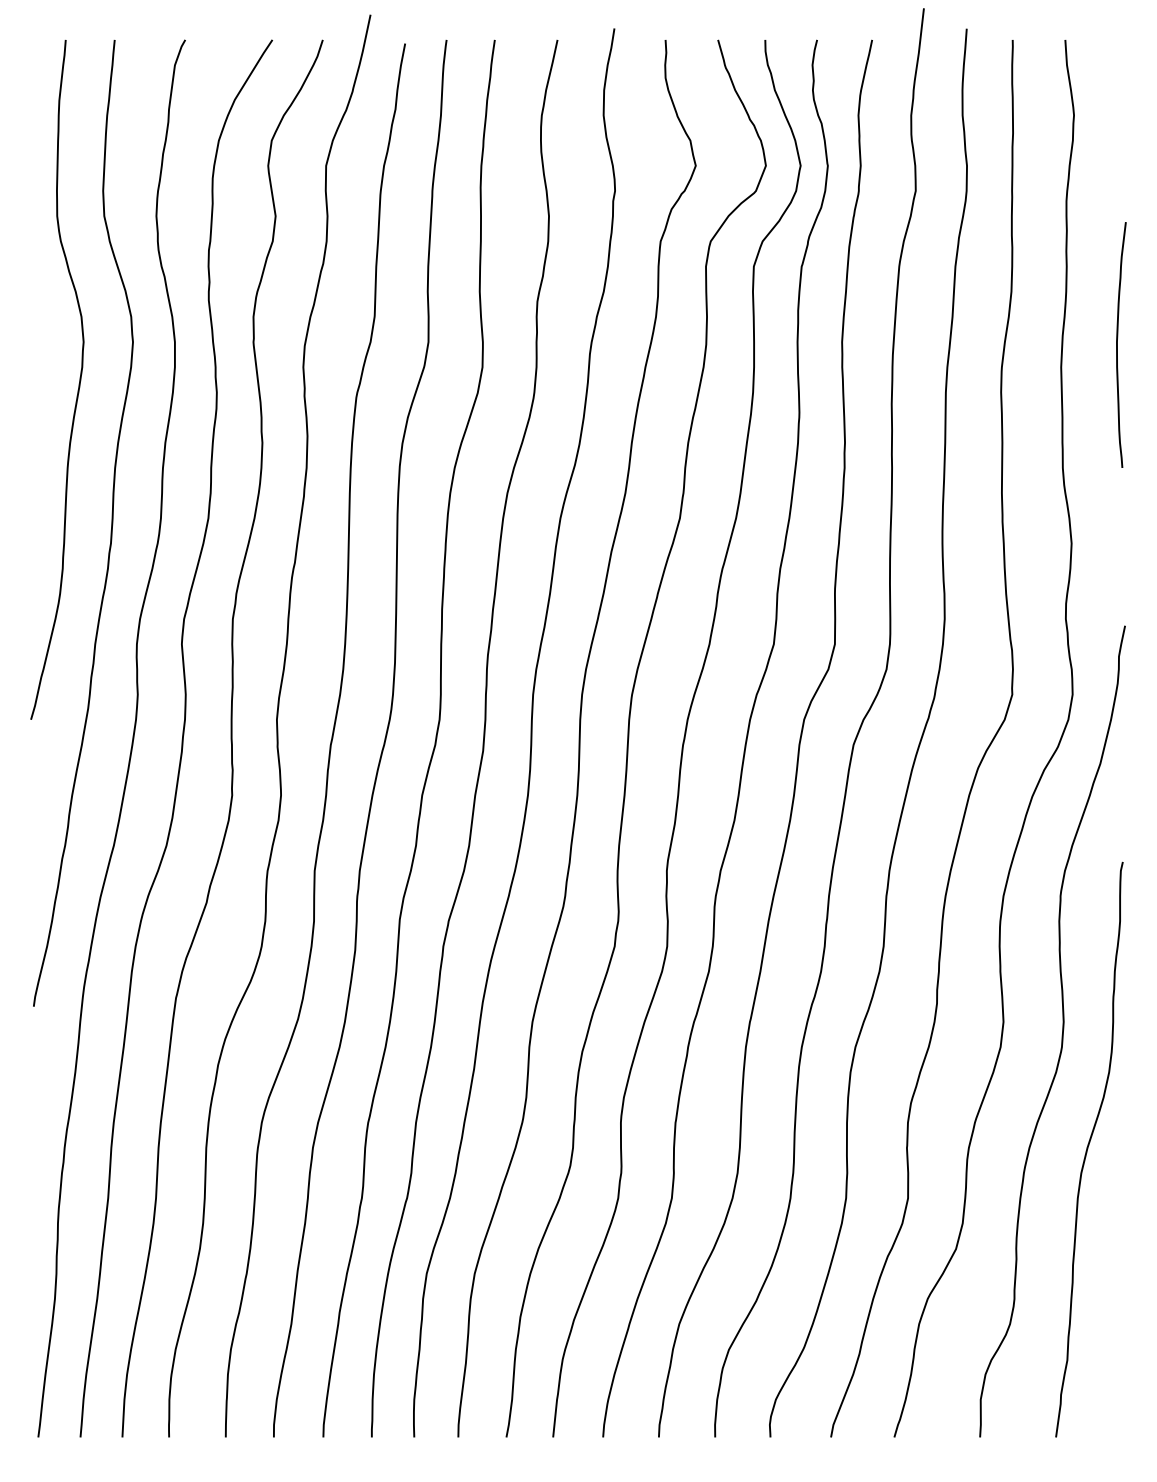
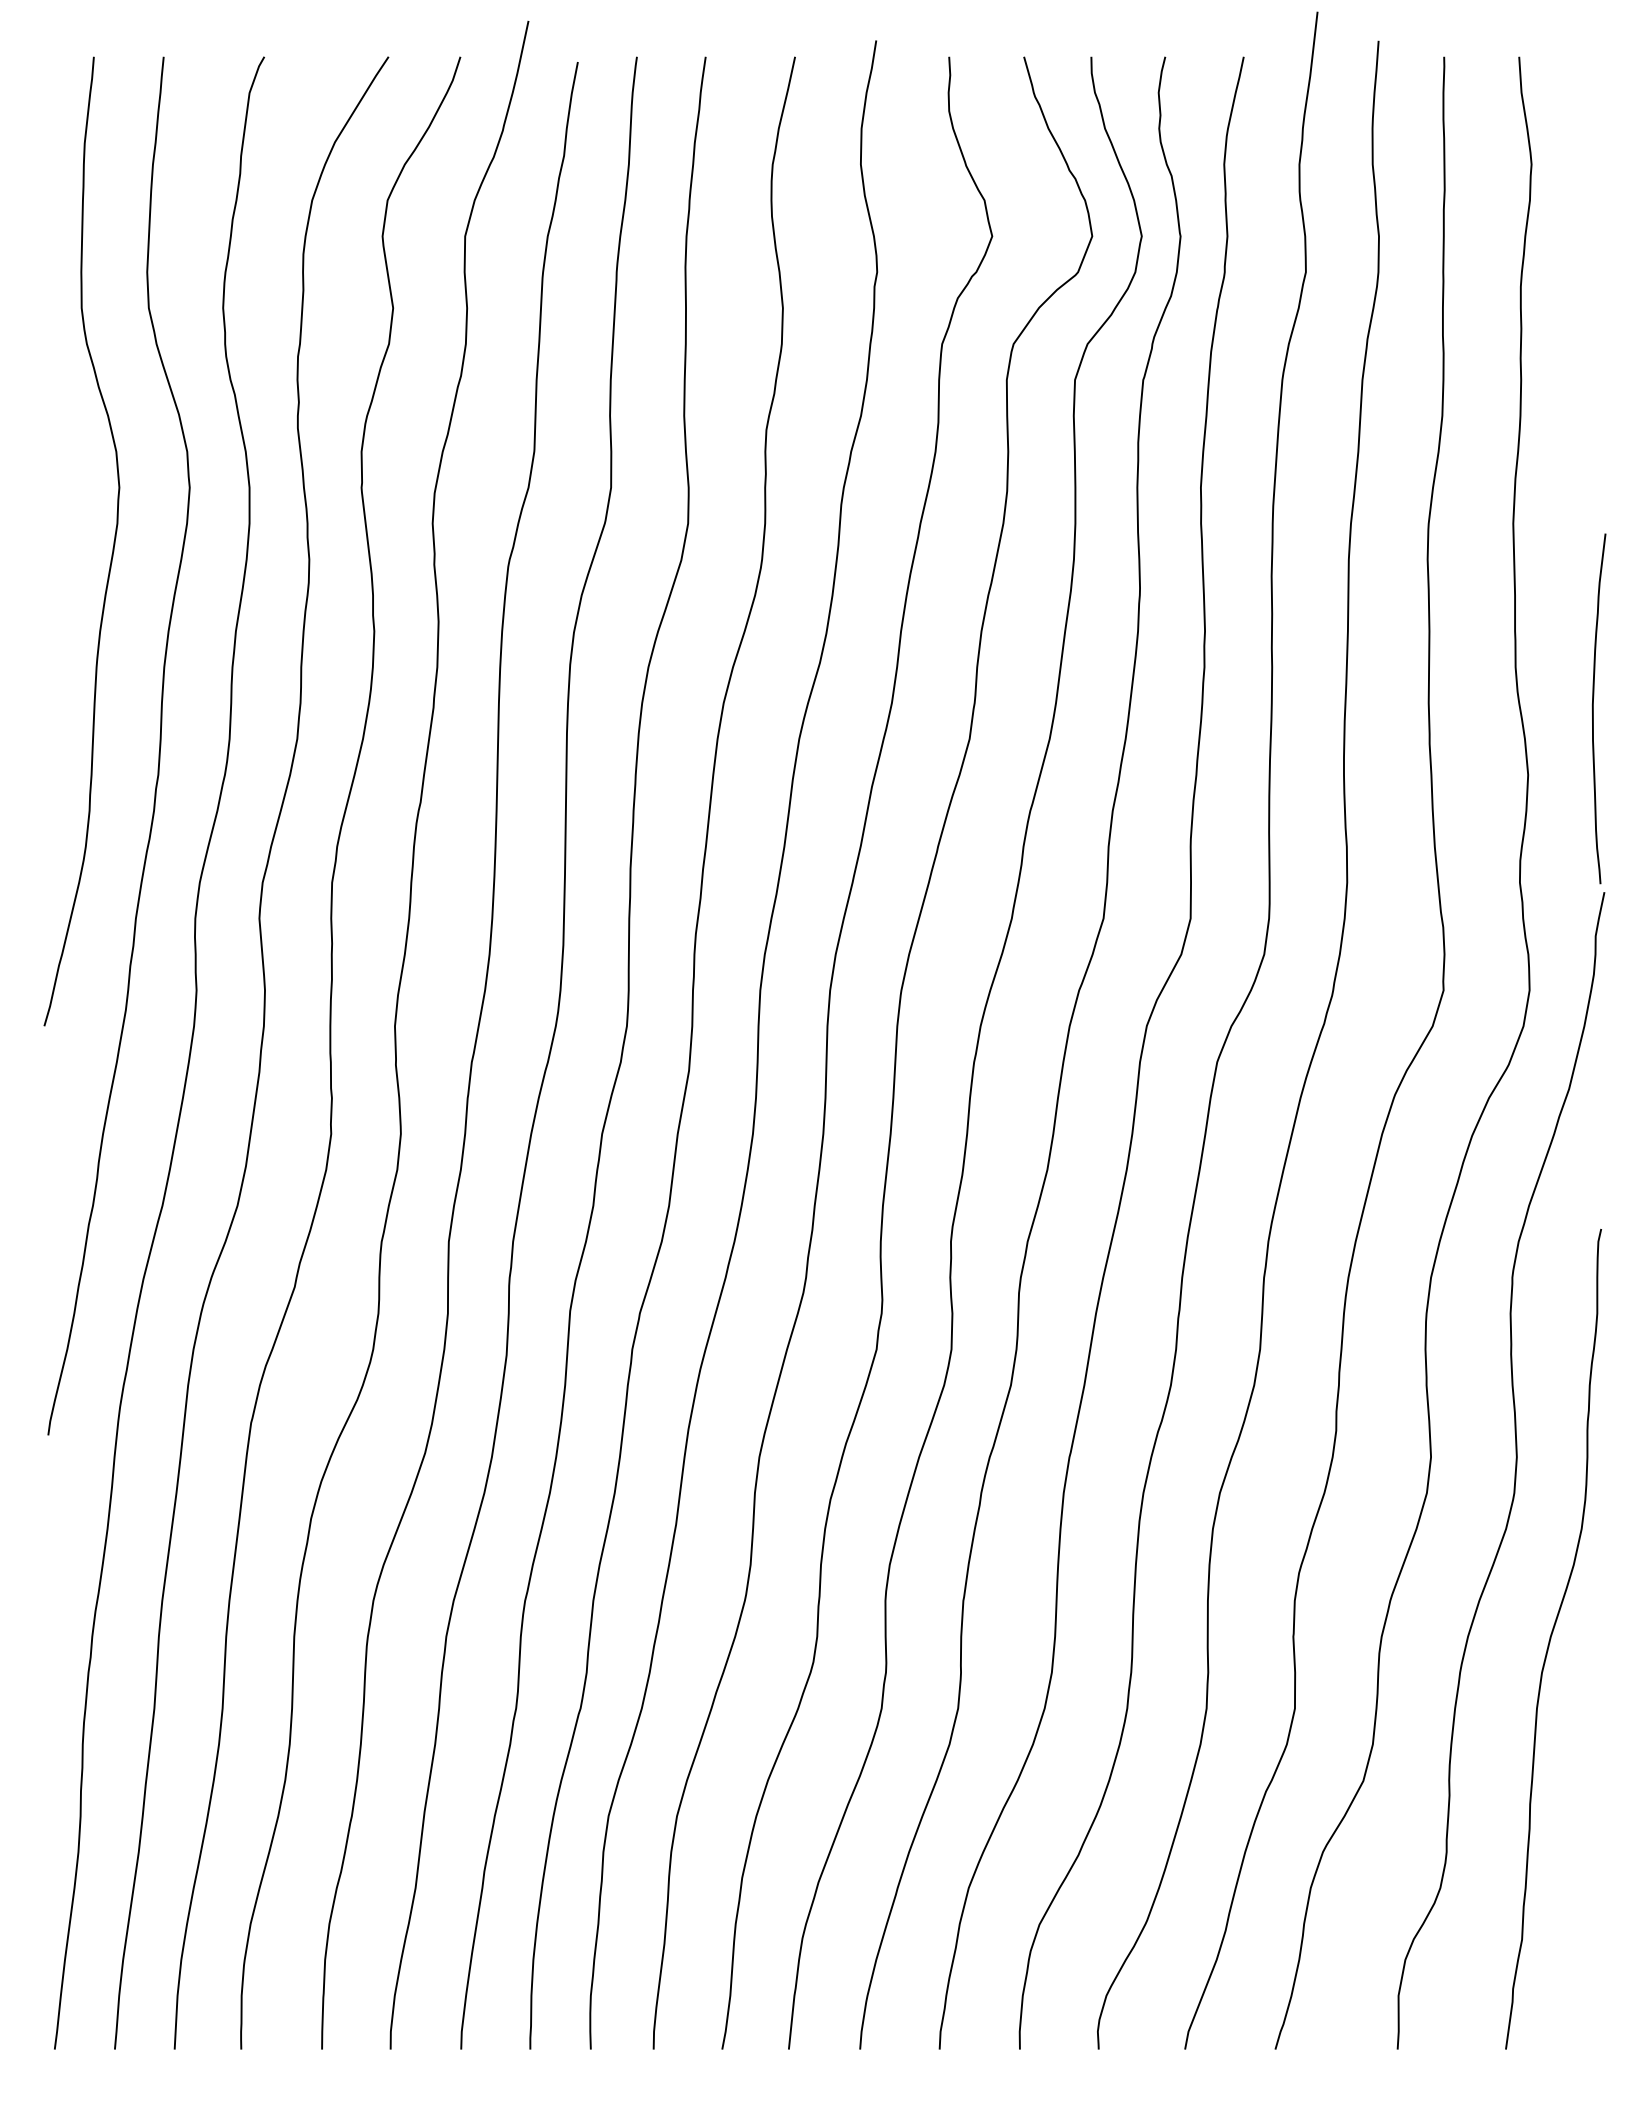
curve: (1117, 344) -> (1593, 708), moved

